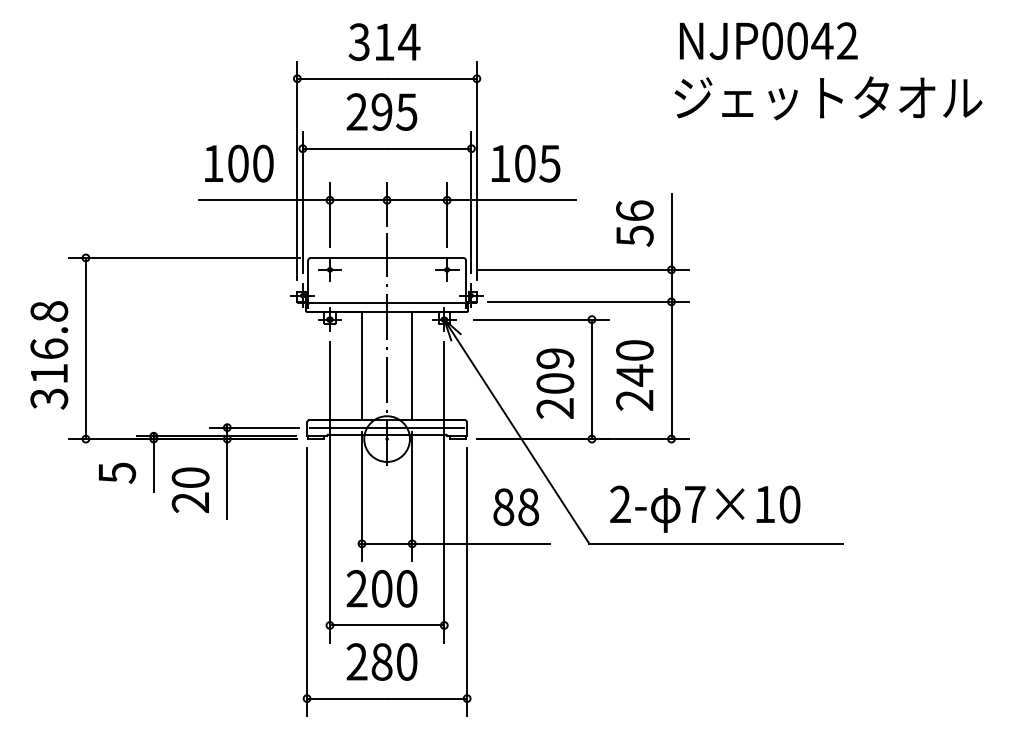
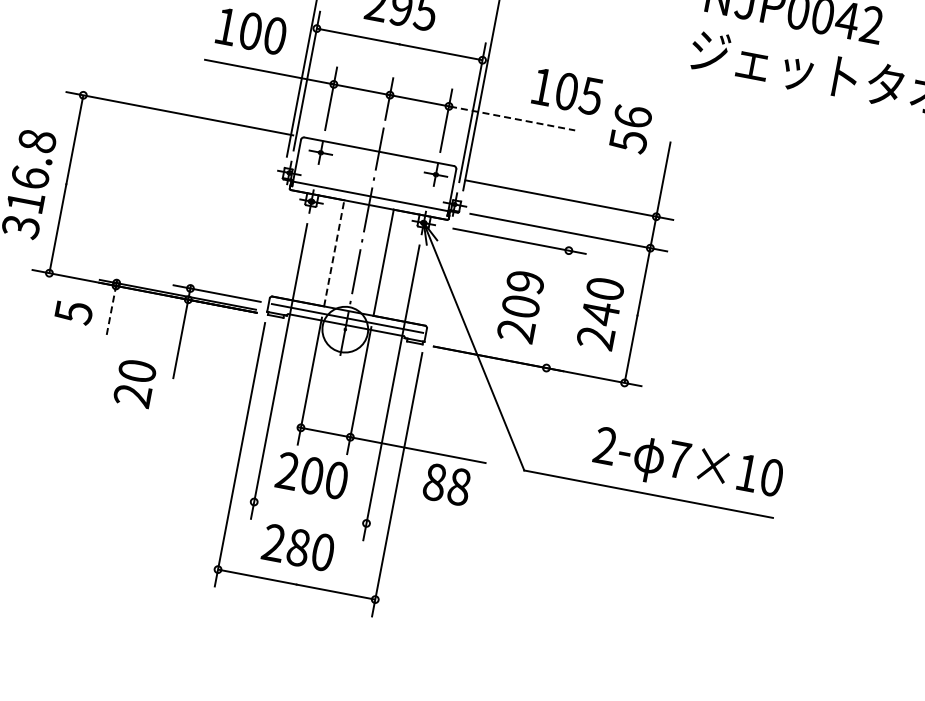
text: (526, 163) -> (568, 91), moved
line: (511, 200) -> (512, 118), solid -> dashed
text: (634, 223) -> (630, 128), moved
line: (361, 365) -> (333, 252), solid -> dashed
line: (591, 378) -> (557, 308), removed
line: (153, 465) -> (110, 311), solid -> dashed
text: (190, 490) -> (134, 383), moved
text: (516, 507) -> (447, 484), moved
text: (705, 508) -> (688, 465), moved
line: (387, 625) -> (310, 512), removed

